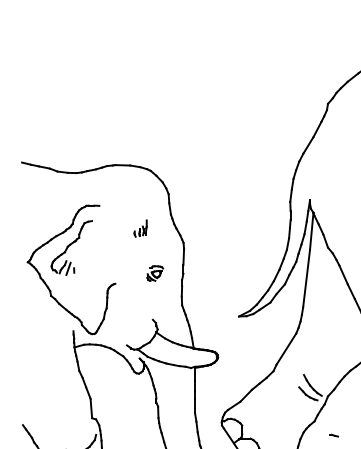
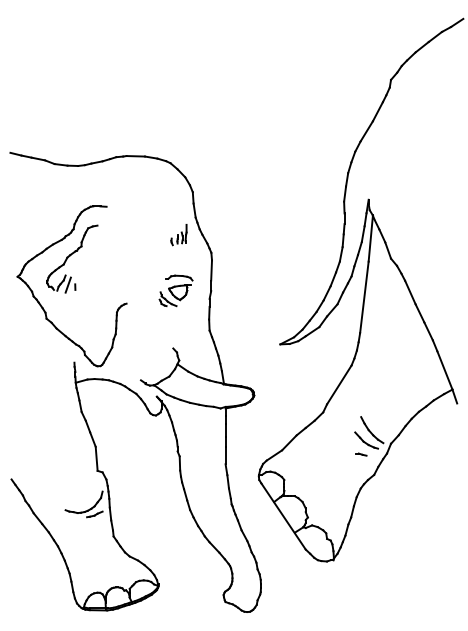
part: (140, 228) -> (178, 235), moved
part: (154, 273) -> (175, 290), size x1.67
part: (333, 435) -> (361, 454), moved

